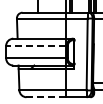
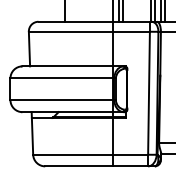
line: (36, 45) -> (62, 77), dashed -> solid
line: (46, 97) -> (79, 166), dashed -> solid

